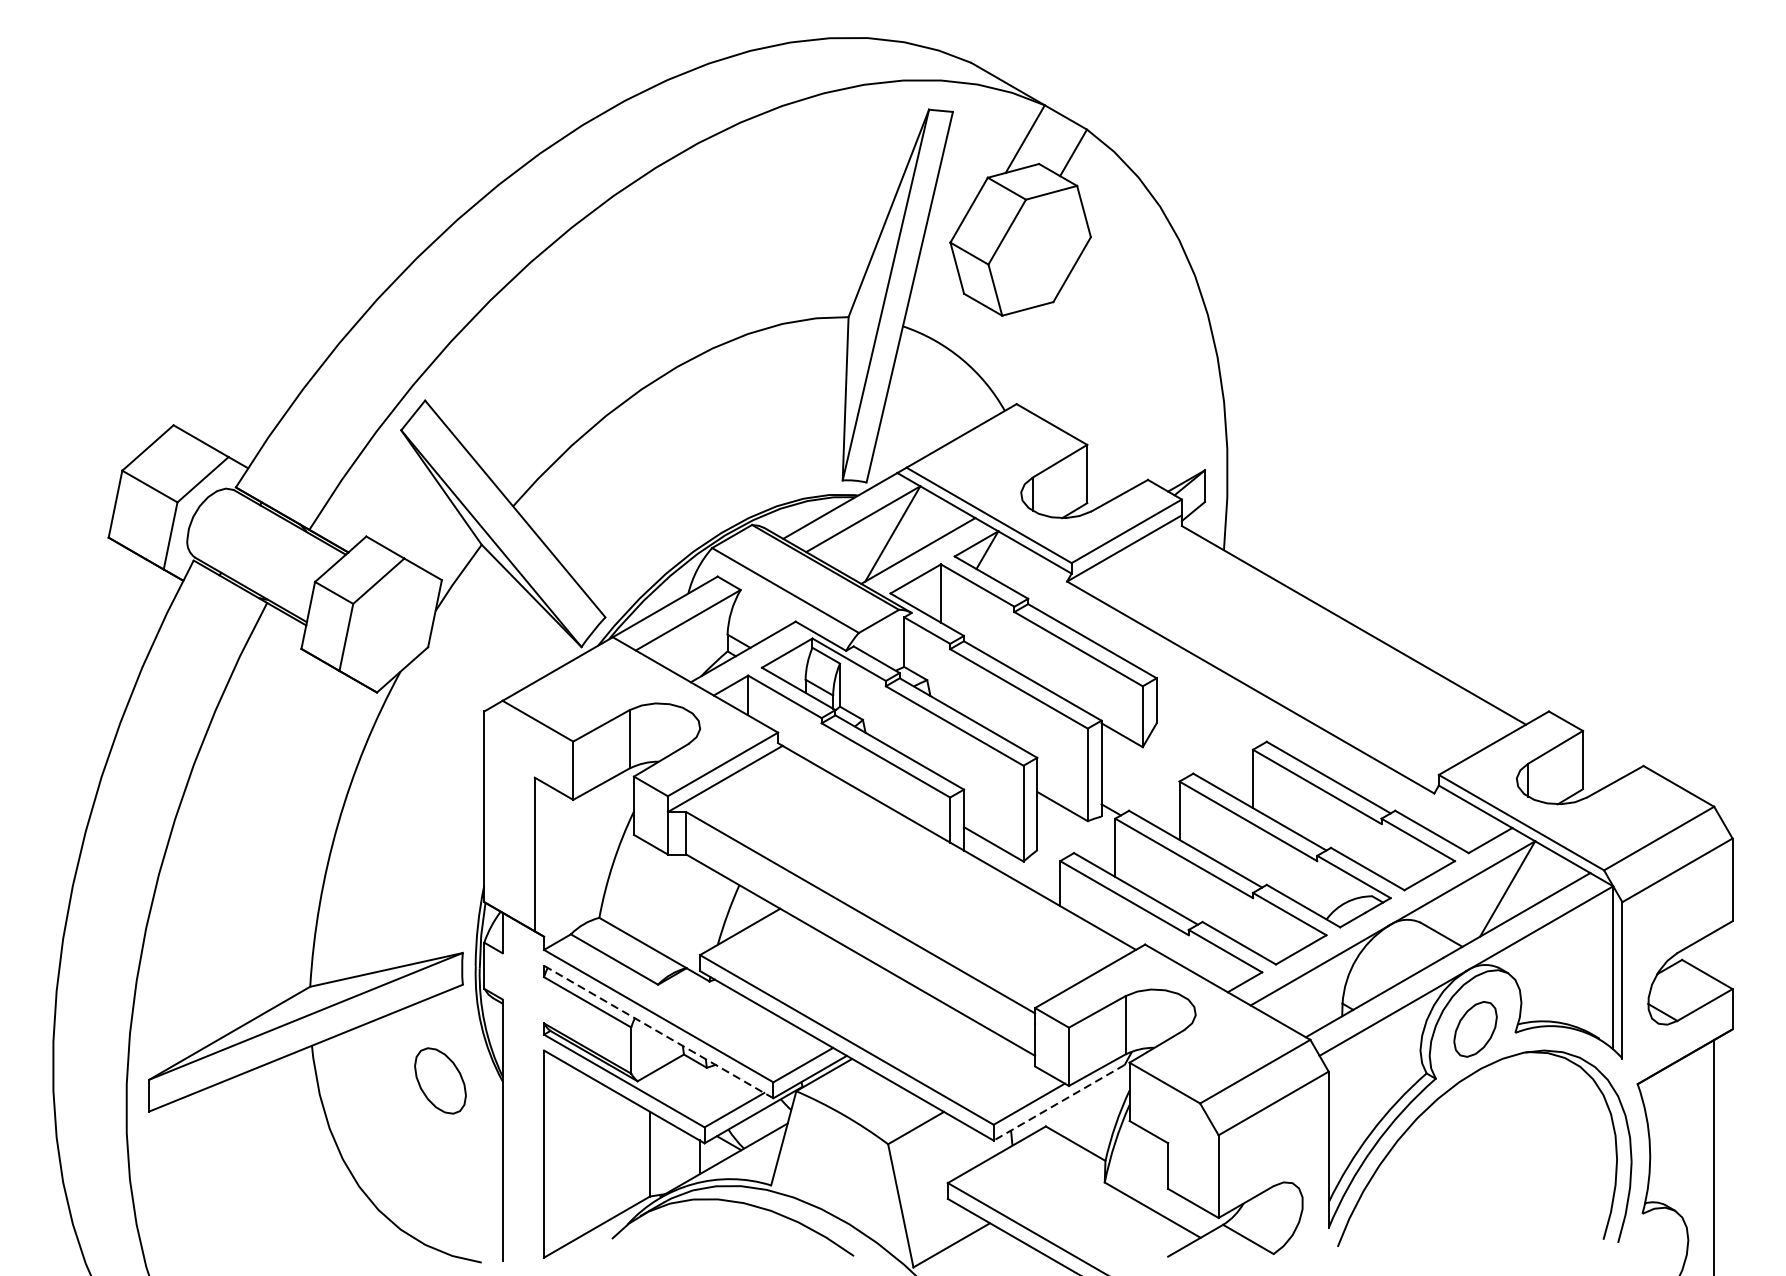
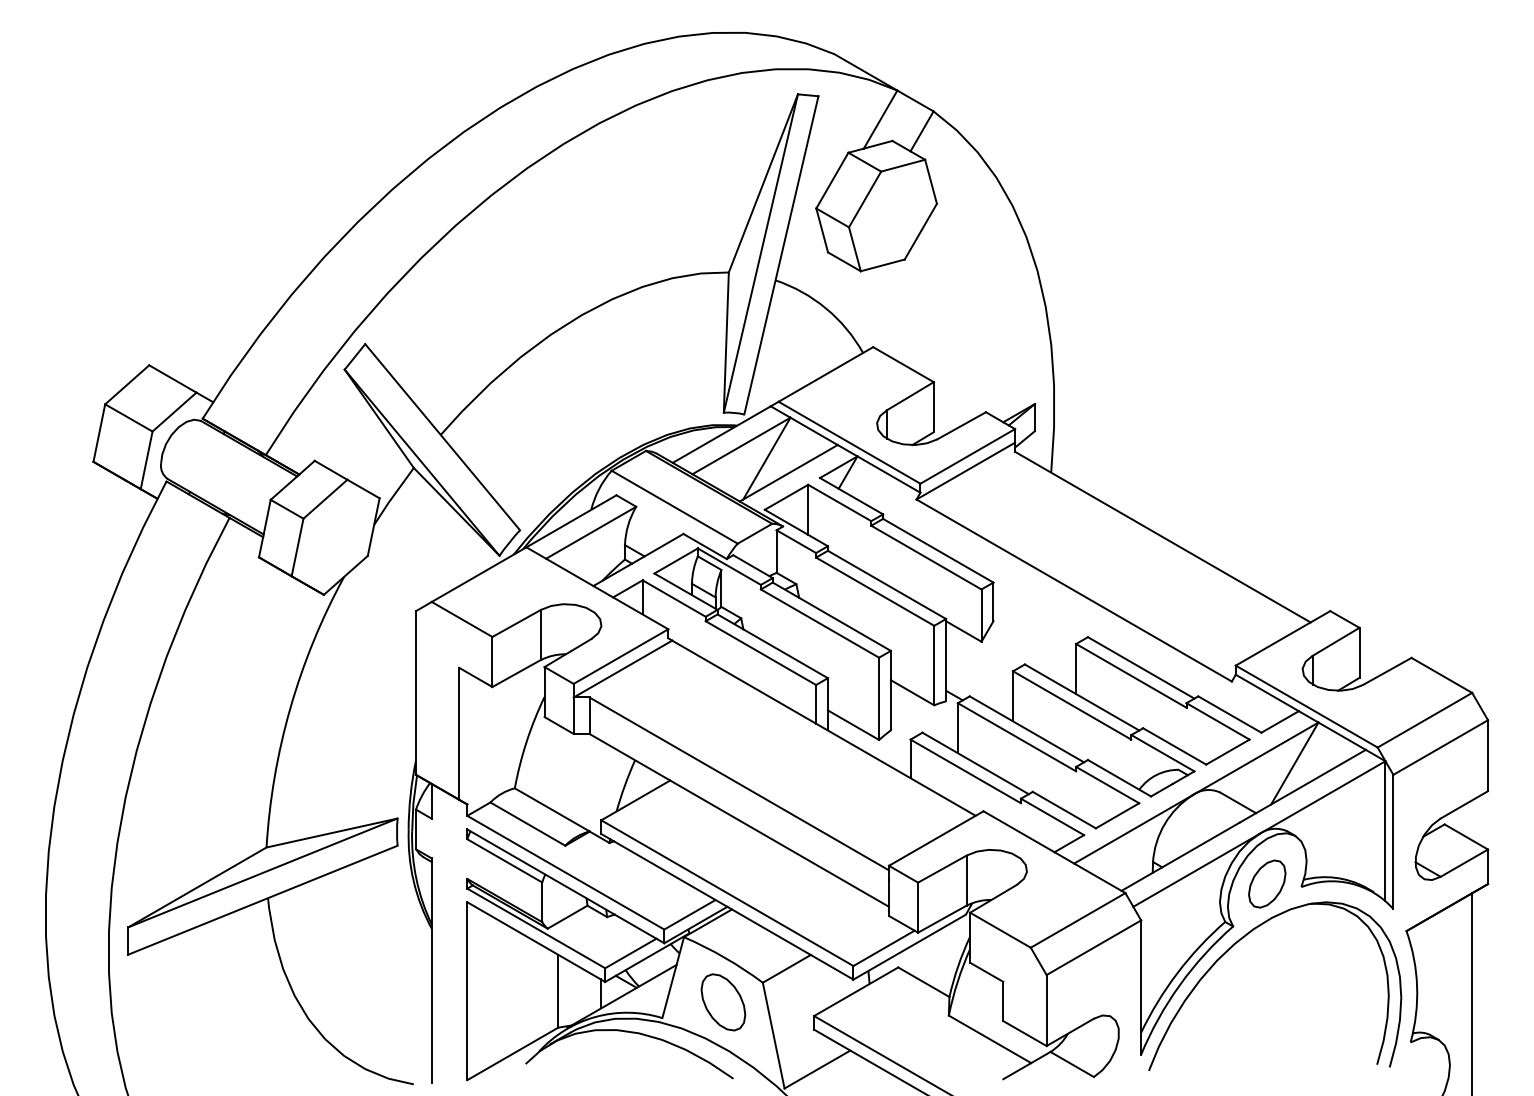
line: (658, 1032) -> (565, 886), dashed -> solid
part: (440, 1081) -> (723, 1002), moved
line: (1058, 1103) -> (909, 947), dashed -> solid

